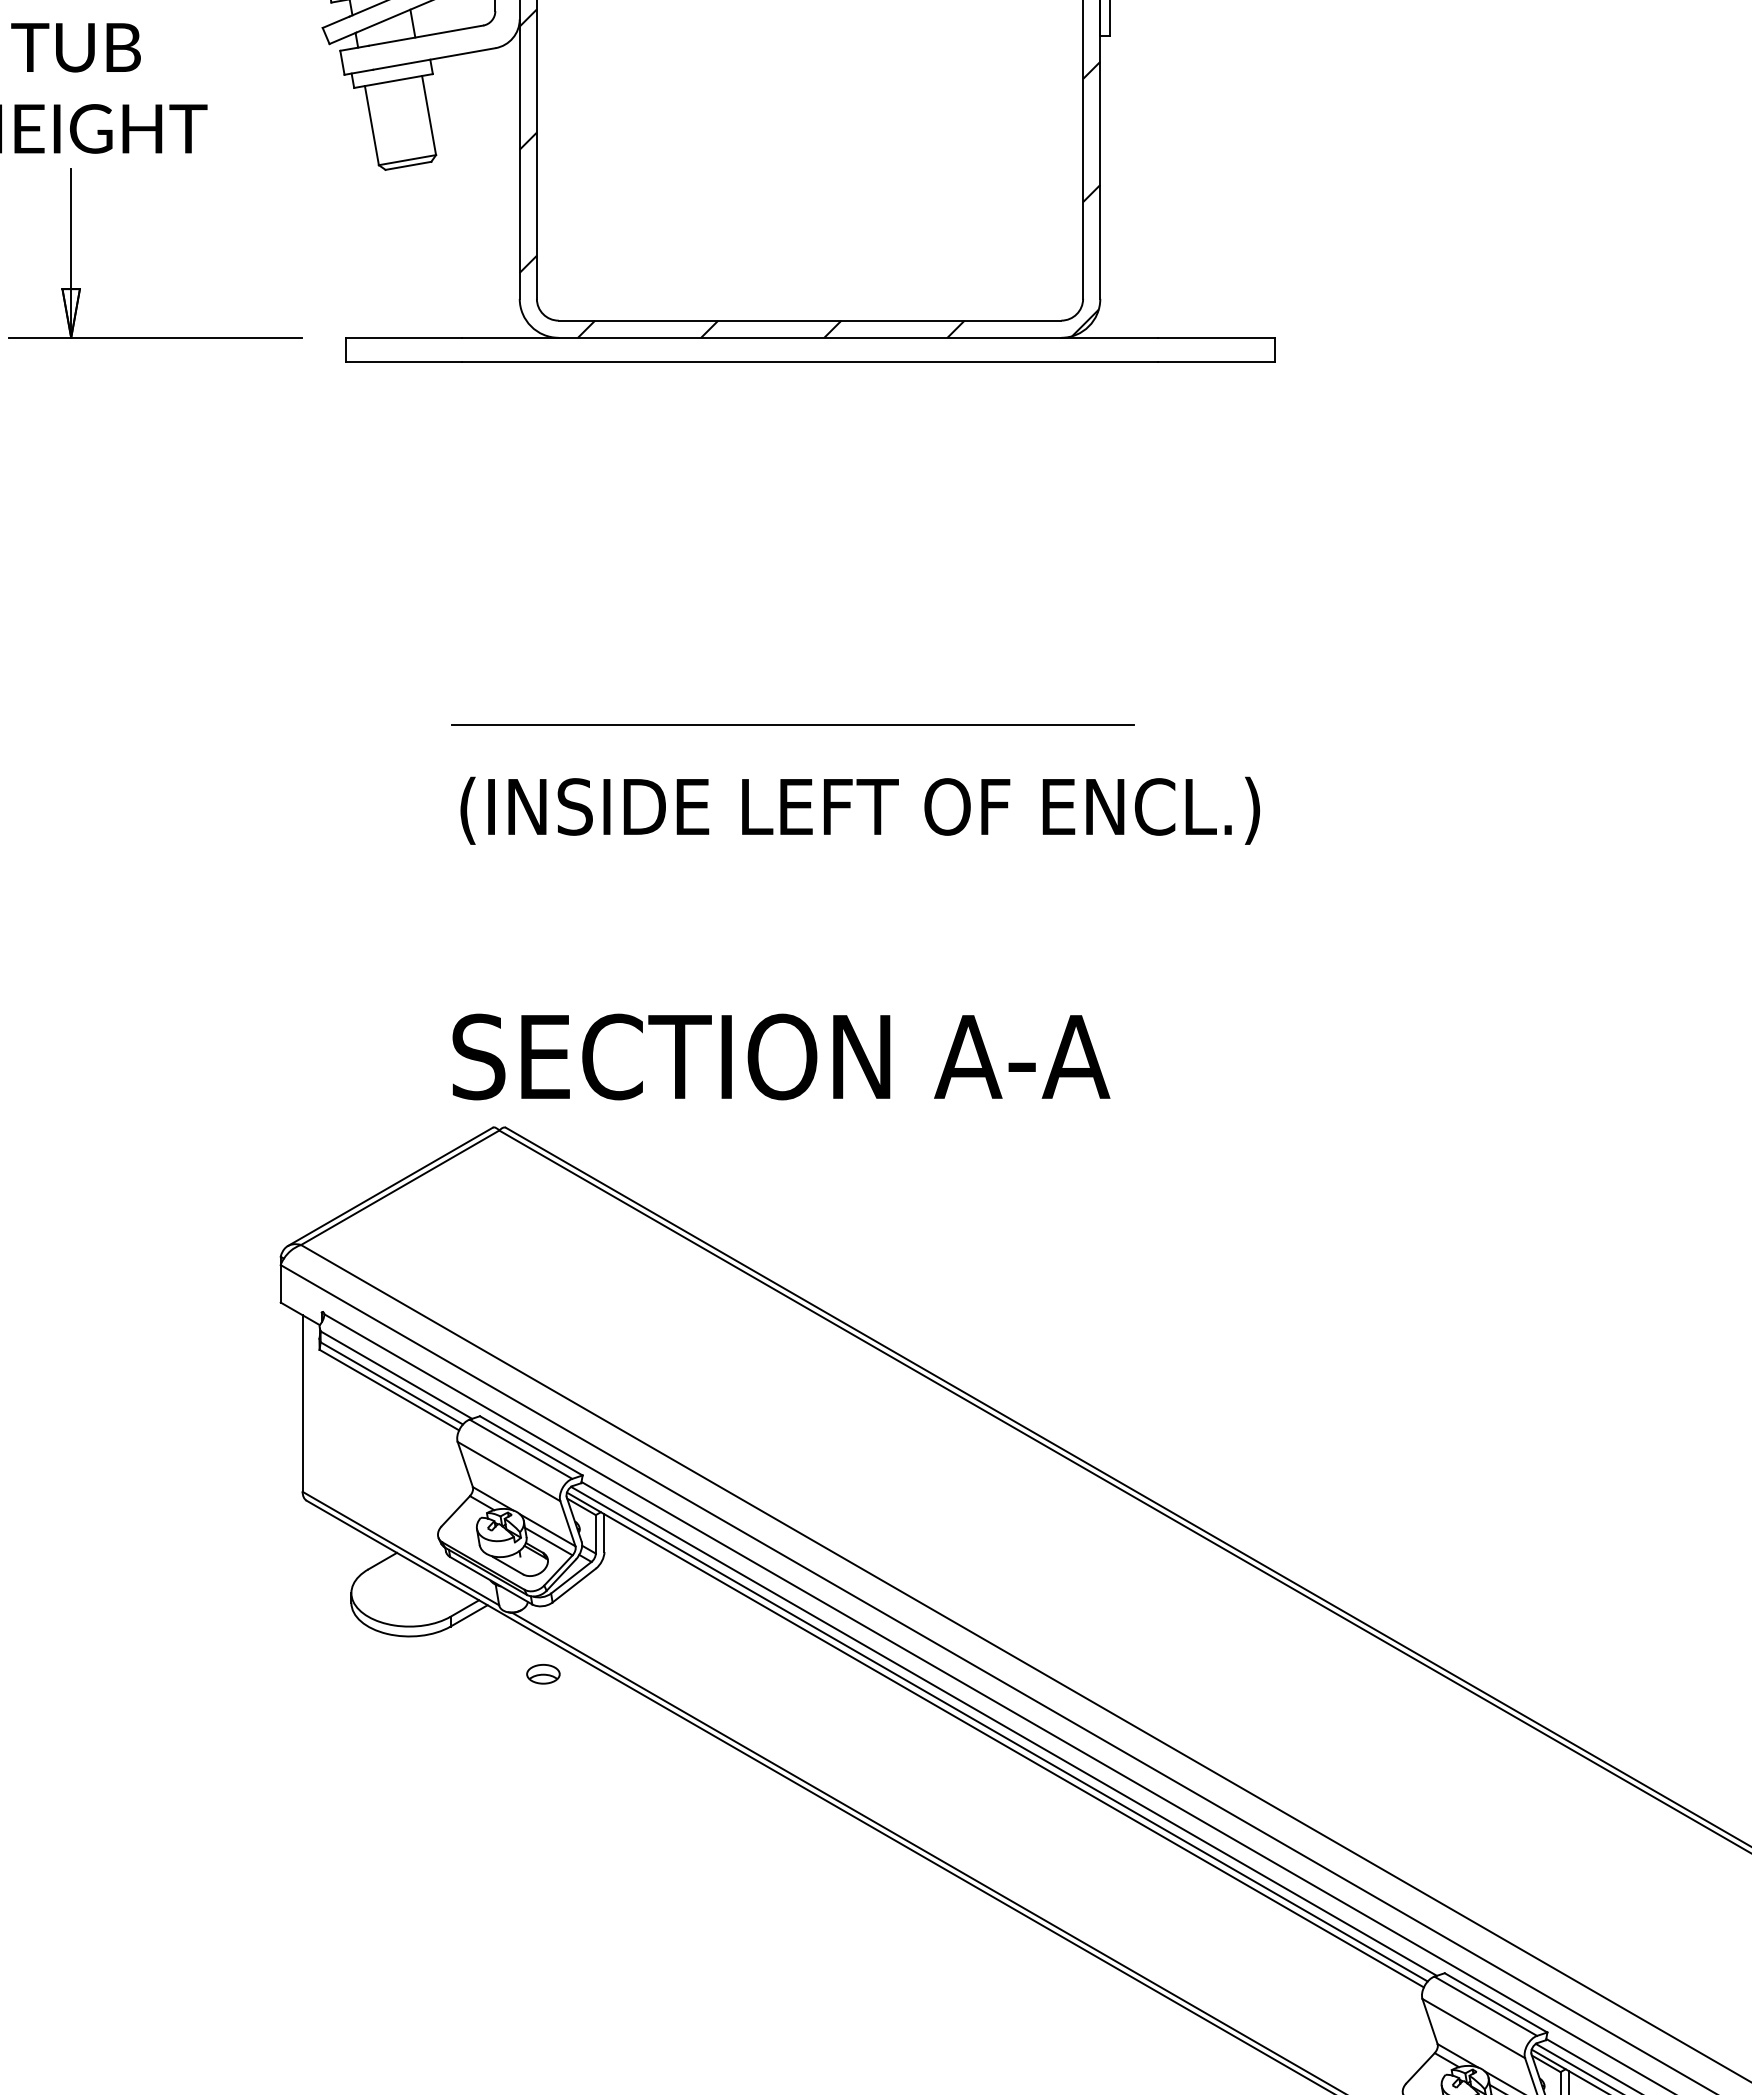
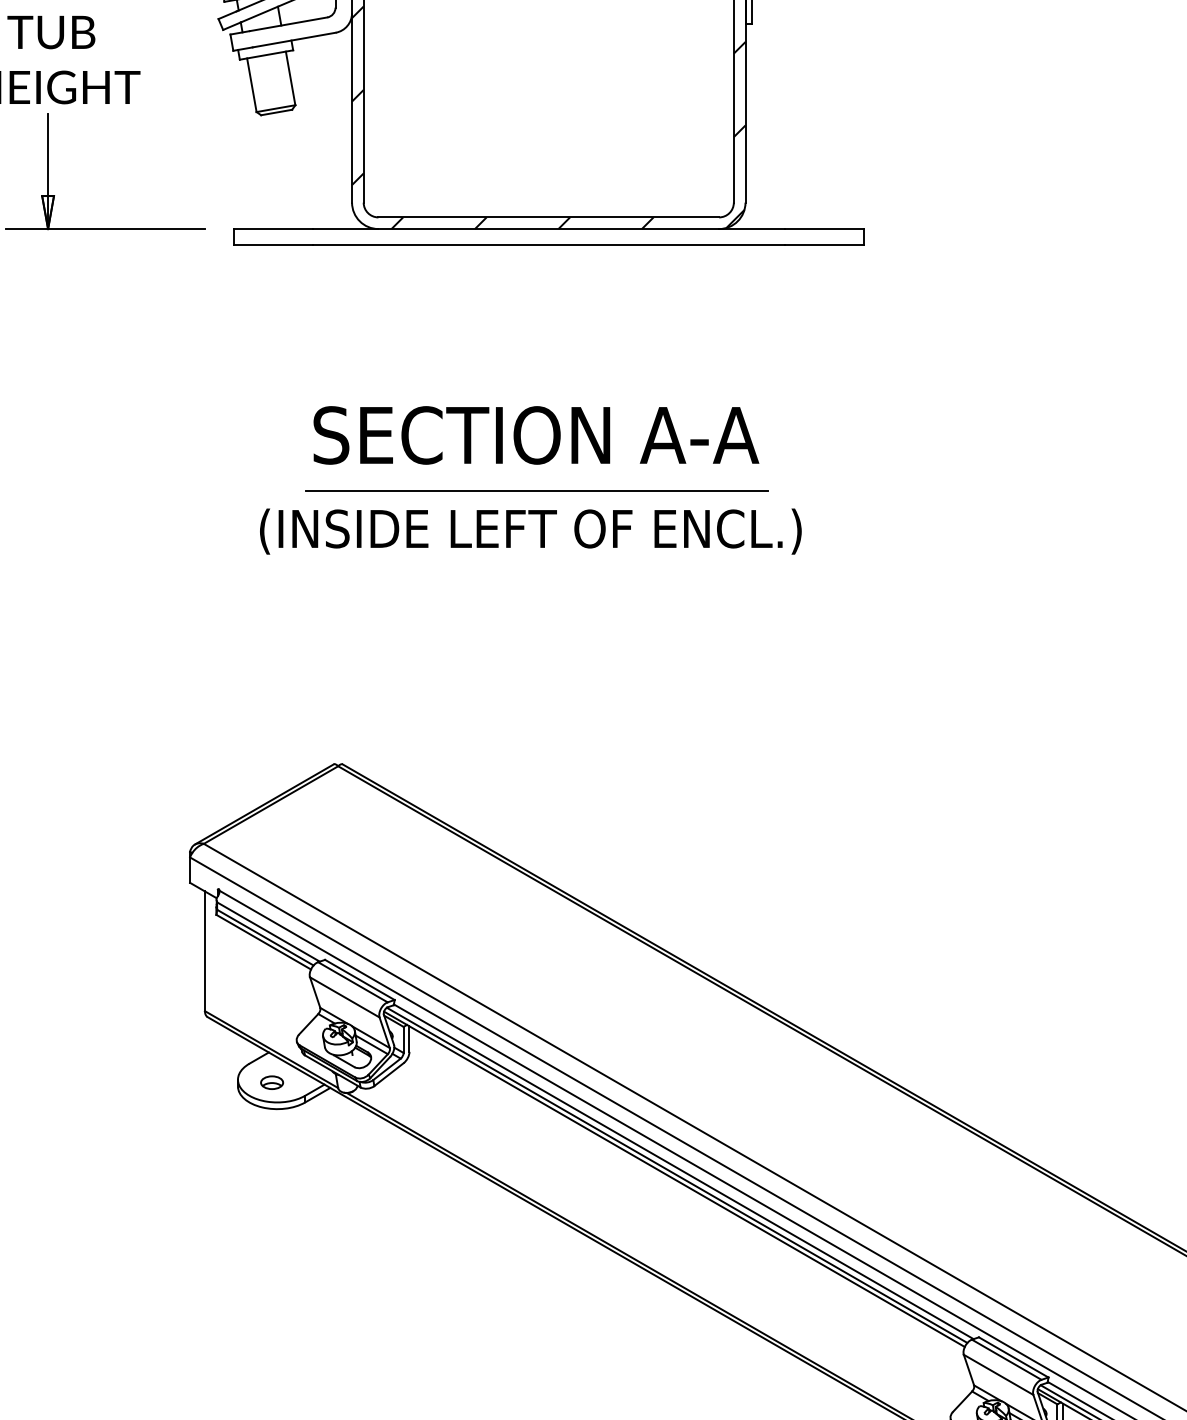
text: (859, 810) -> (530, 531), moved
text: (781, 1057) -> (536, 435), moved
part: (542, 1673) -> (271, 1082), moved

